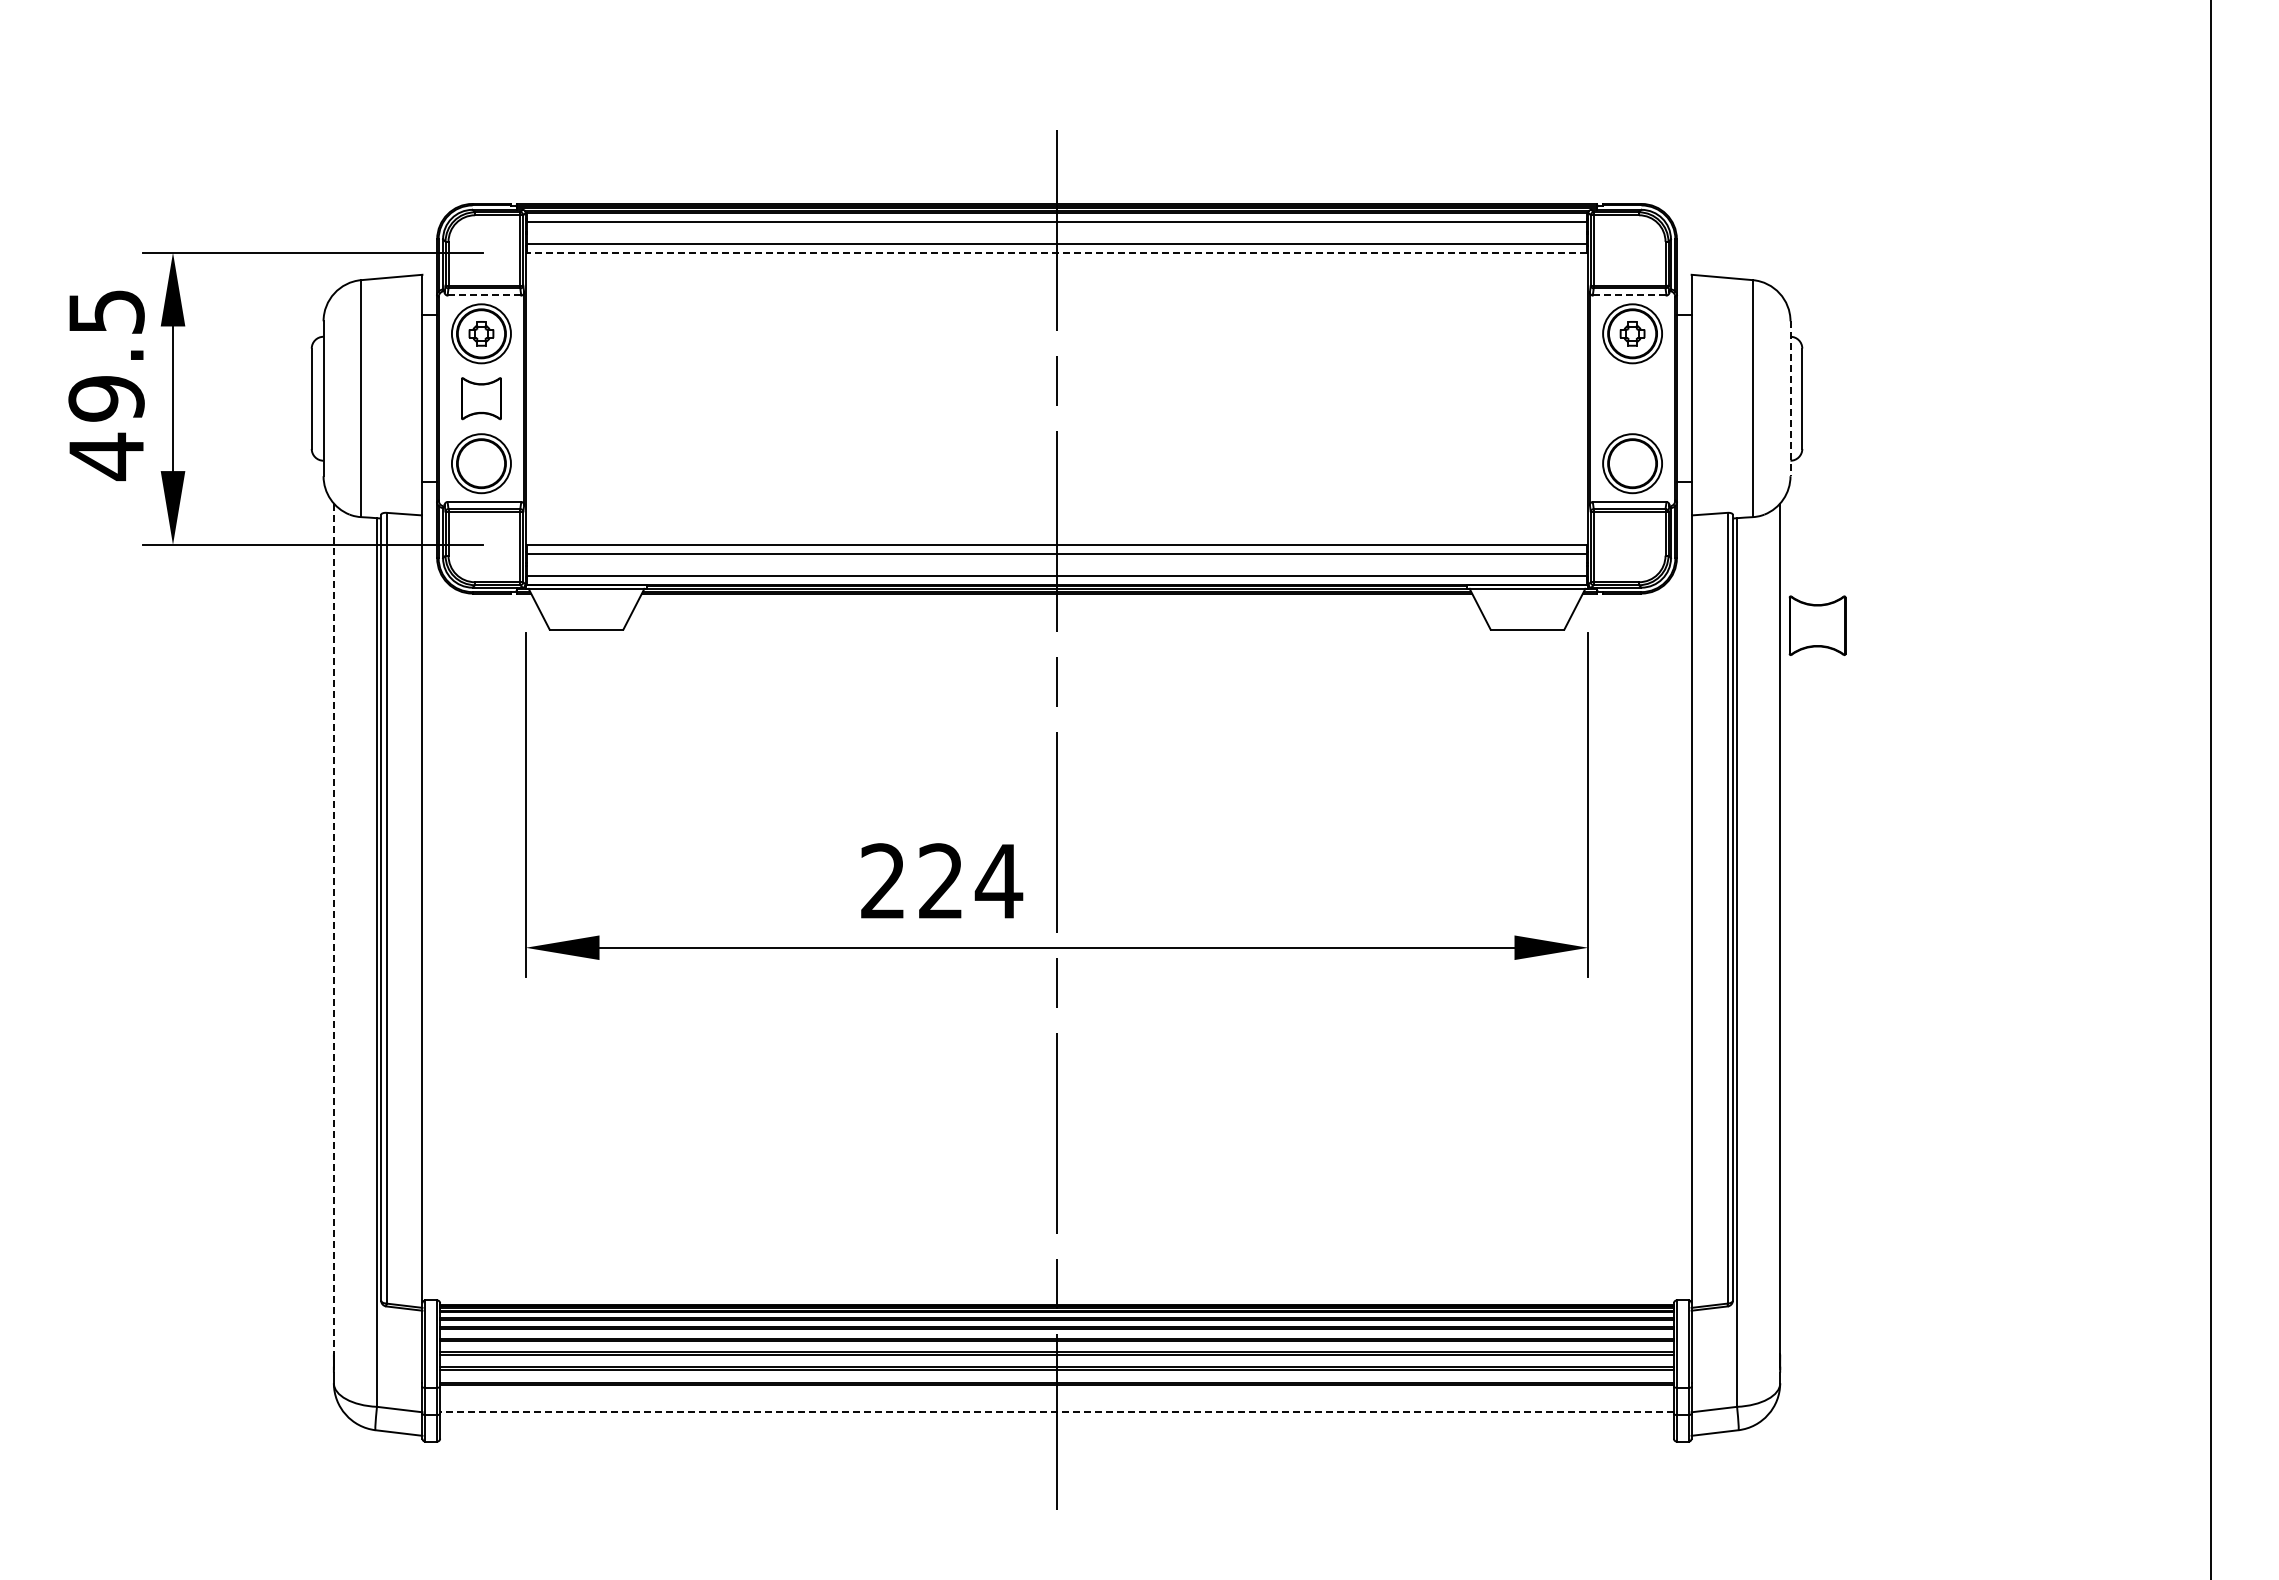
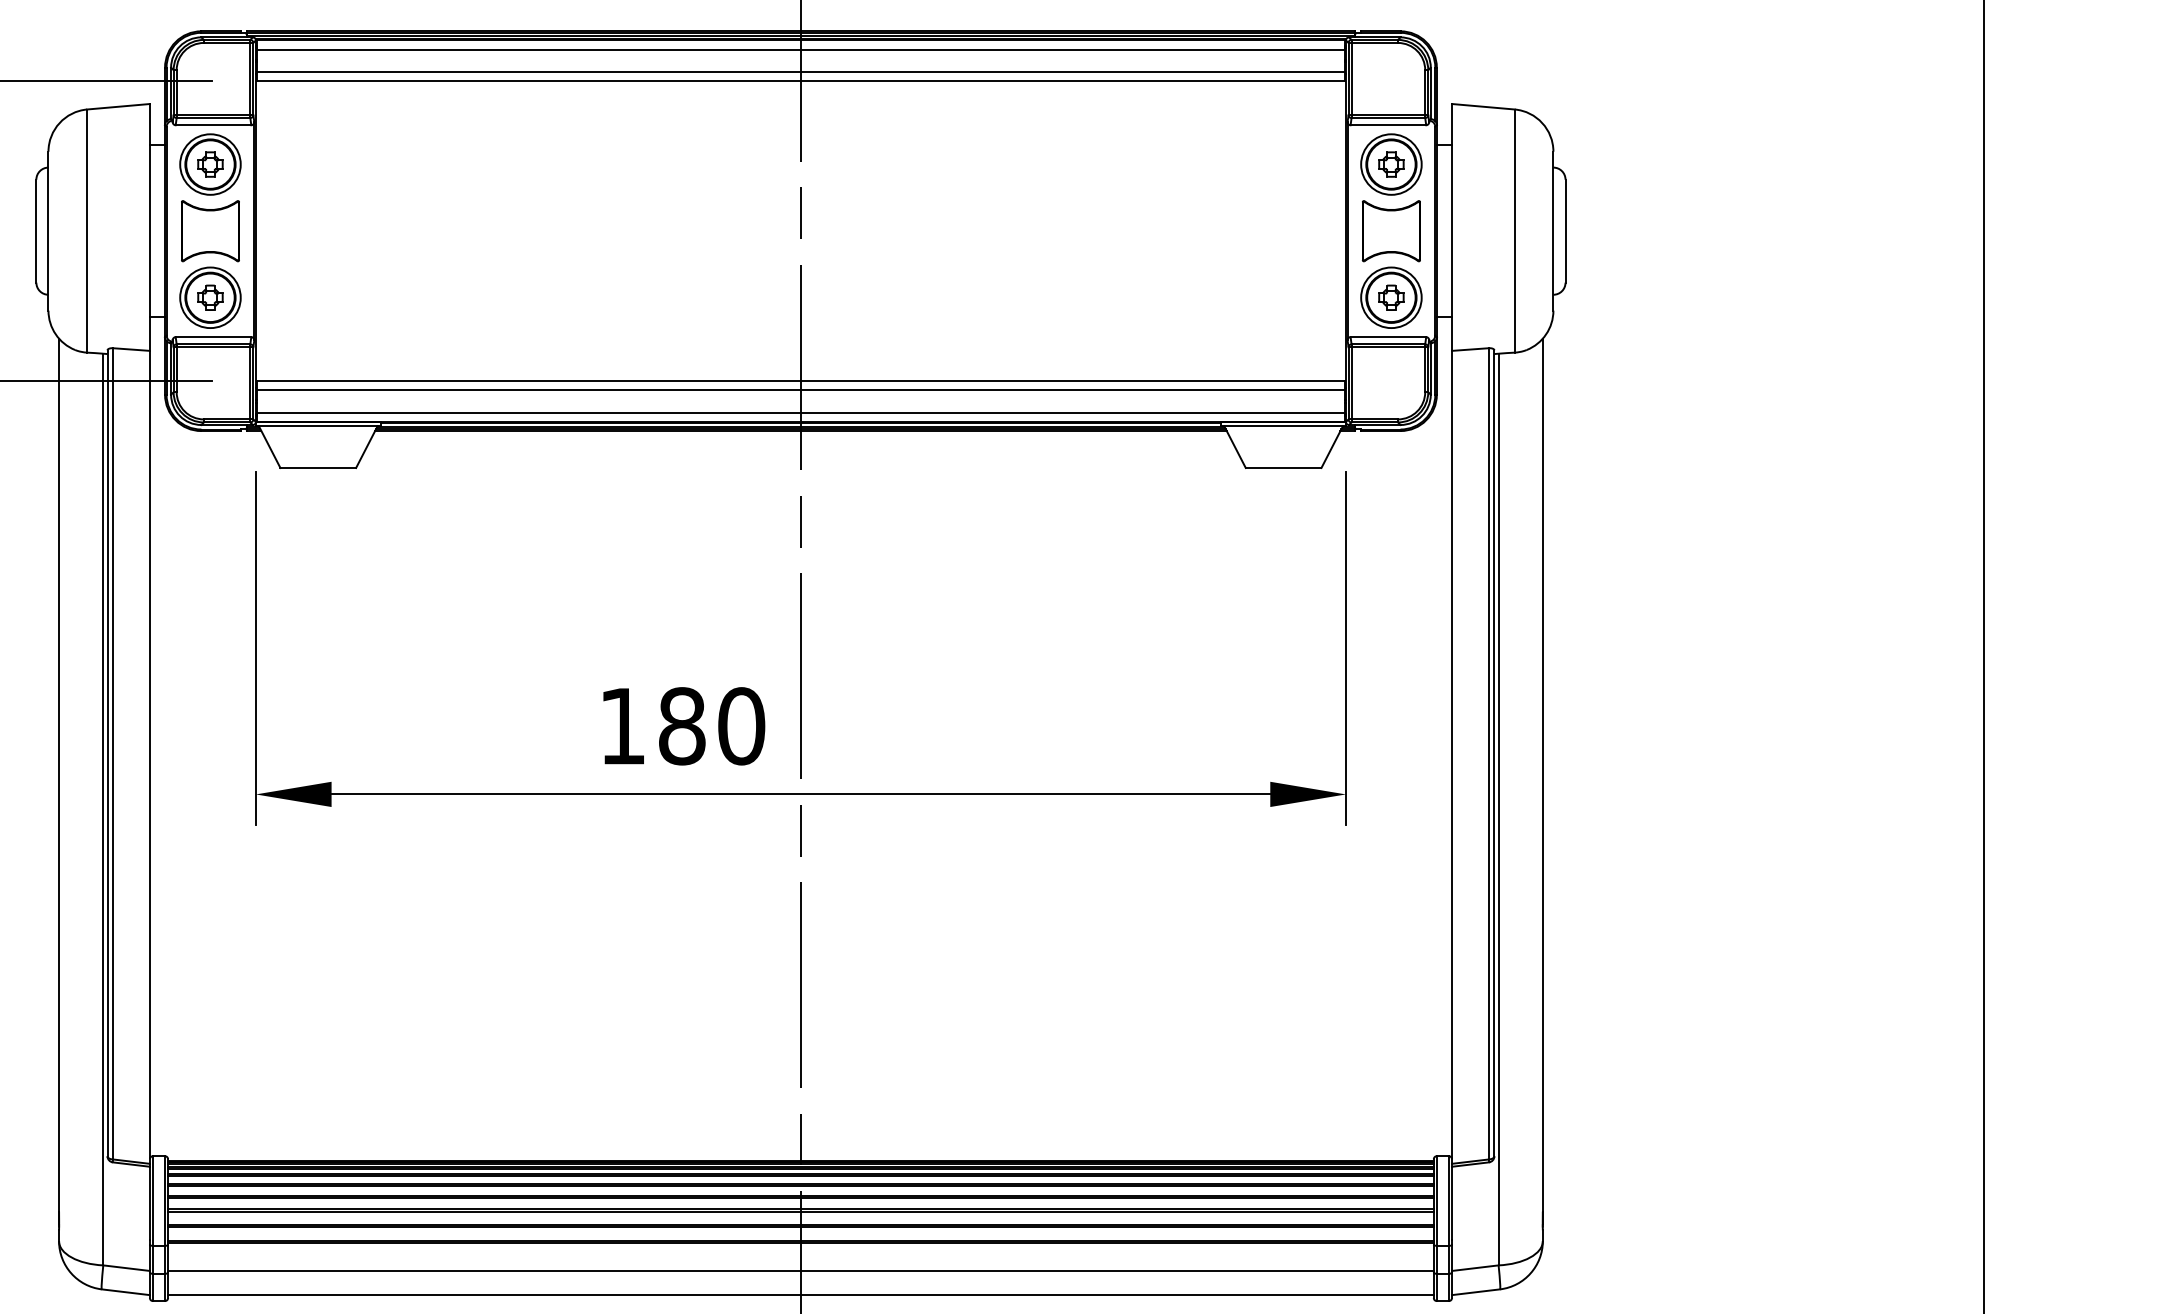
line: (1057, 252) -> (801, 81), dashed -> solid
line: (484, 295) -> (213, 125), dashed -> solid
line: (1629, 295) -> (1388, 125), dashed -> solid
part: (481, 398) -> (210, 230), size x1.43
line: (1790, 399) -> (1553, 231), dashed -> solid
part: (481, 463) -> (210, 297), added
part: (1632, 463) -> (1391, 297), added
part: (1817, 625) -> (1391, 230), moved
text: (942, 881) -> (683, 726), 224 -> 180
line: (333, 929) -> (58, 775), dashed -> solid
line: (1057, 1412) -> (801, 1271), dashed -> solid
line: (1056, 1435) -> (800, 1294), added

